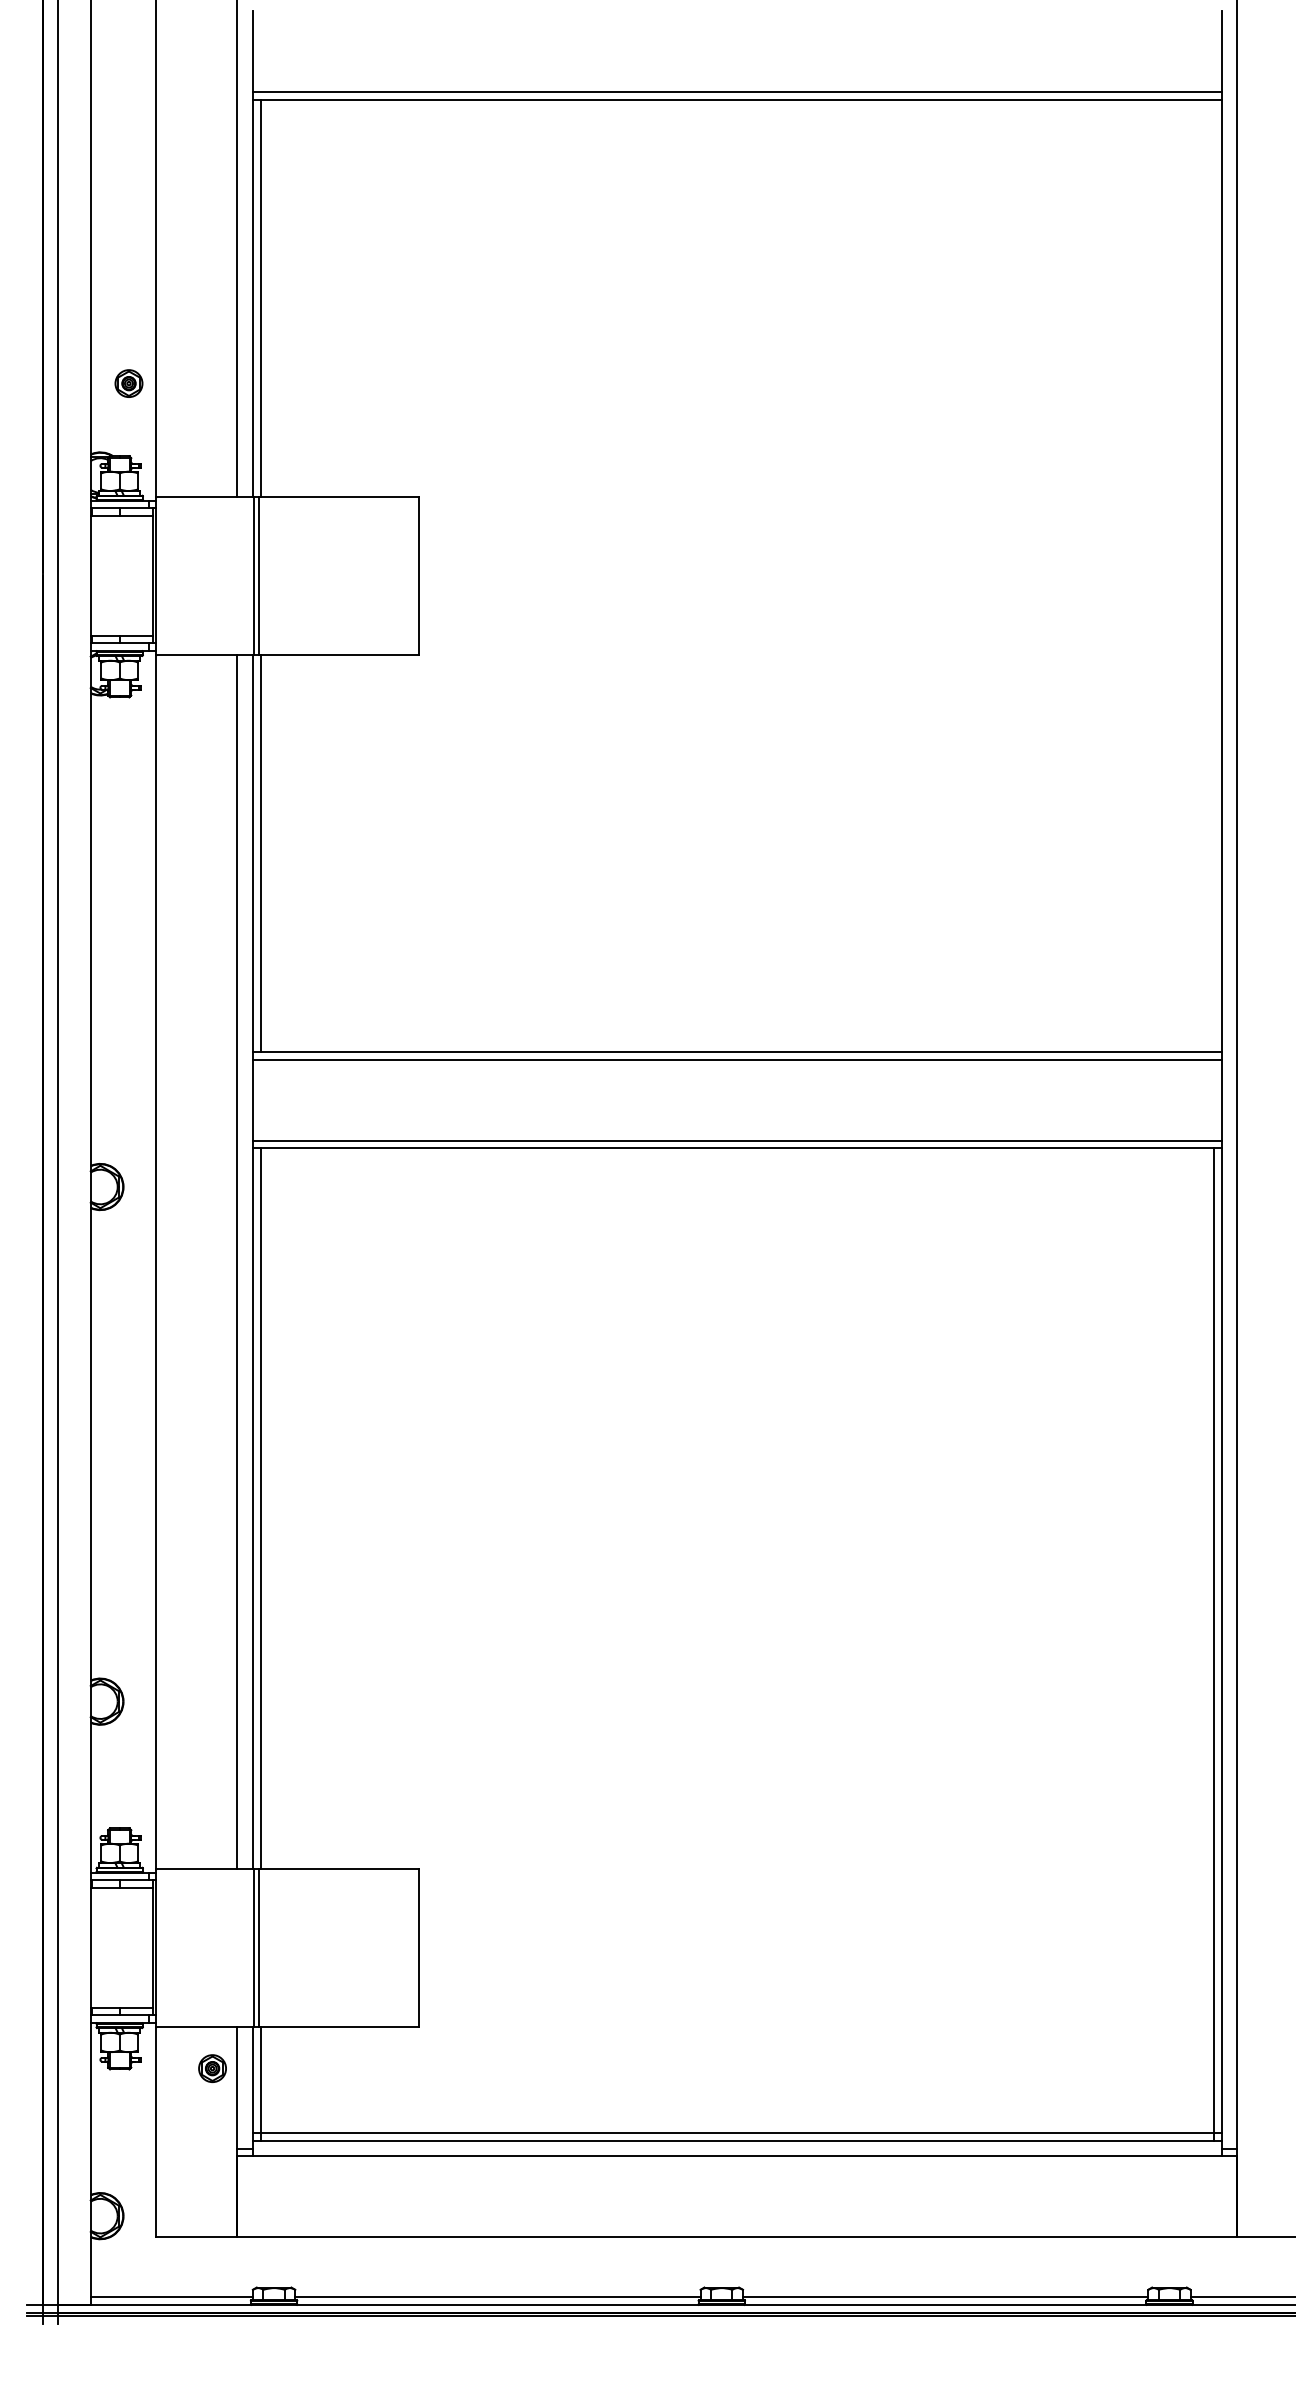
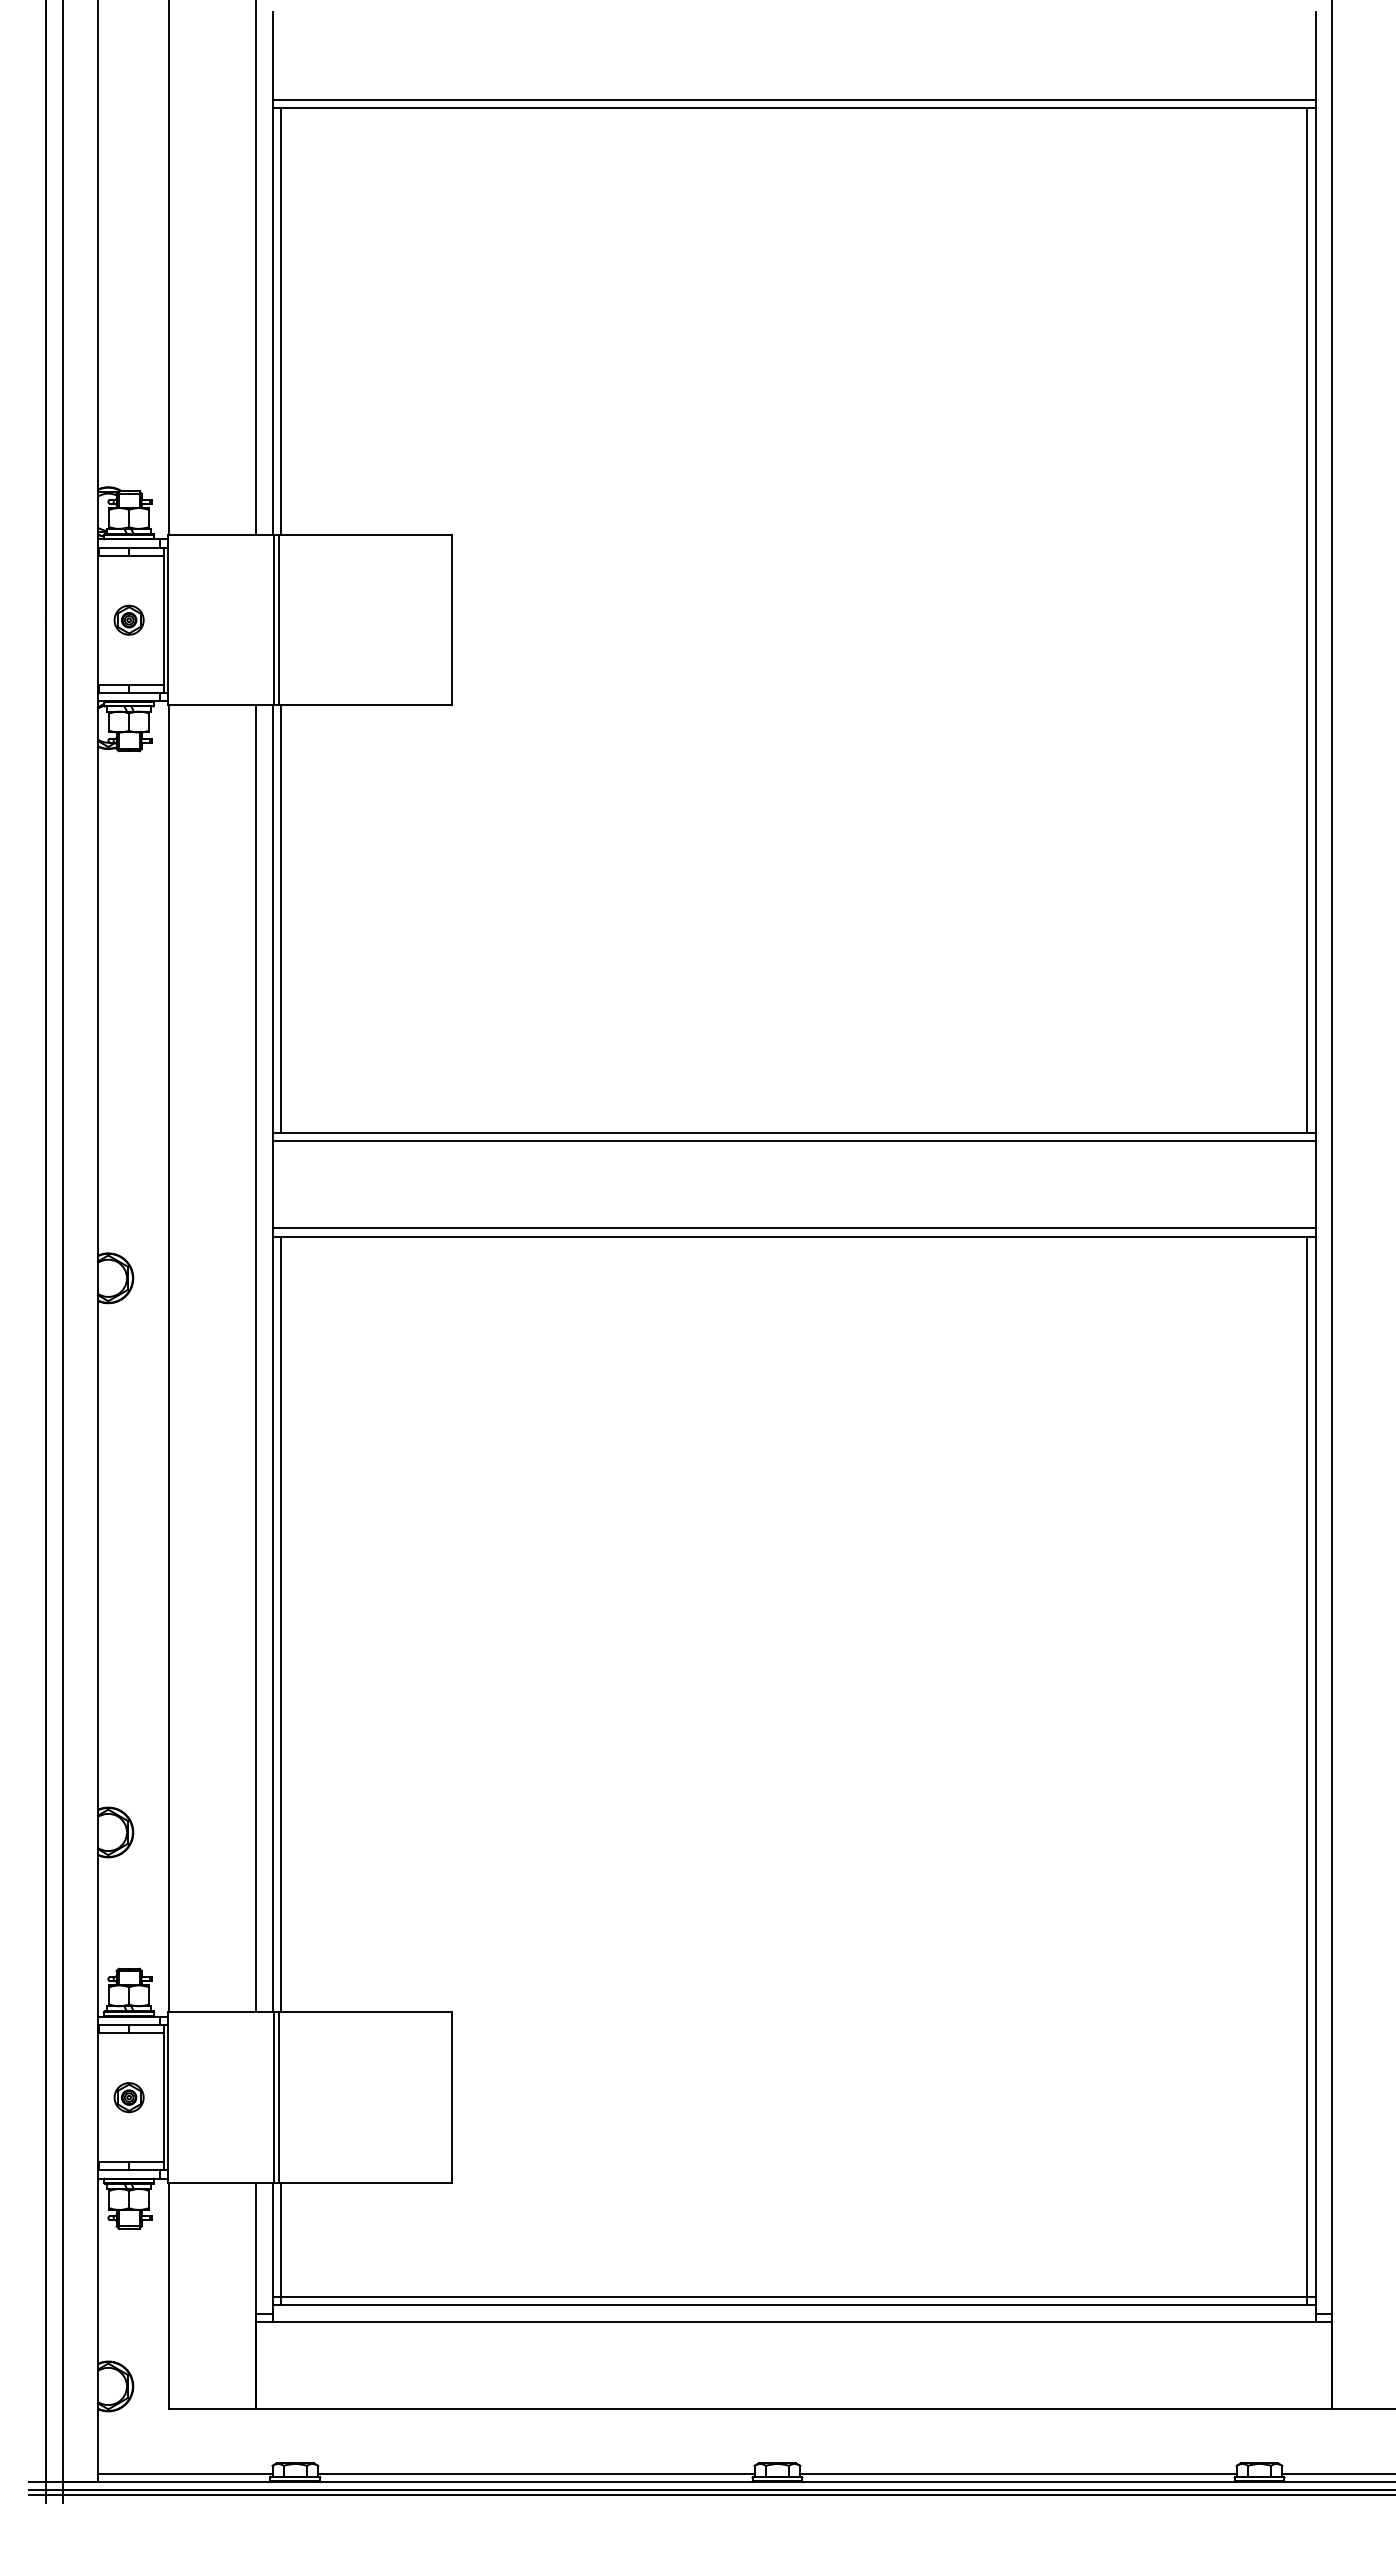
part: (128, 382) -> (128, 619), moved
line: (1214, 575) -> (1307, 619), added
part: (211, 2068) -> (128, 2097), moved

